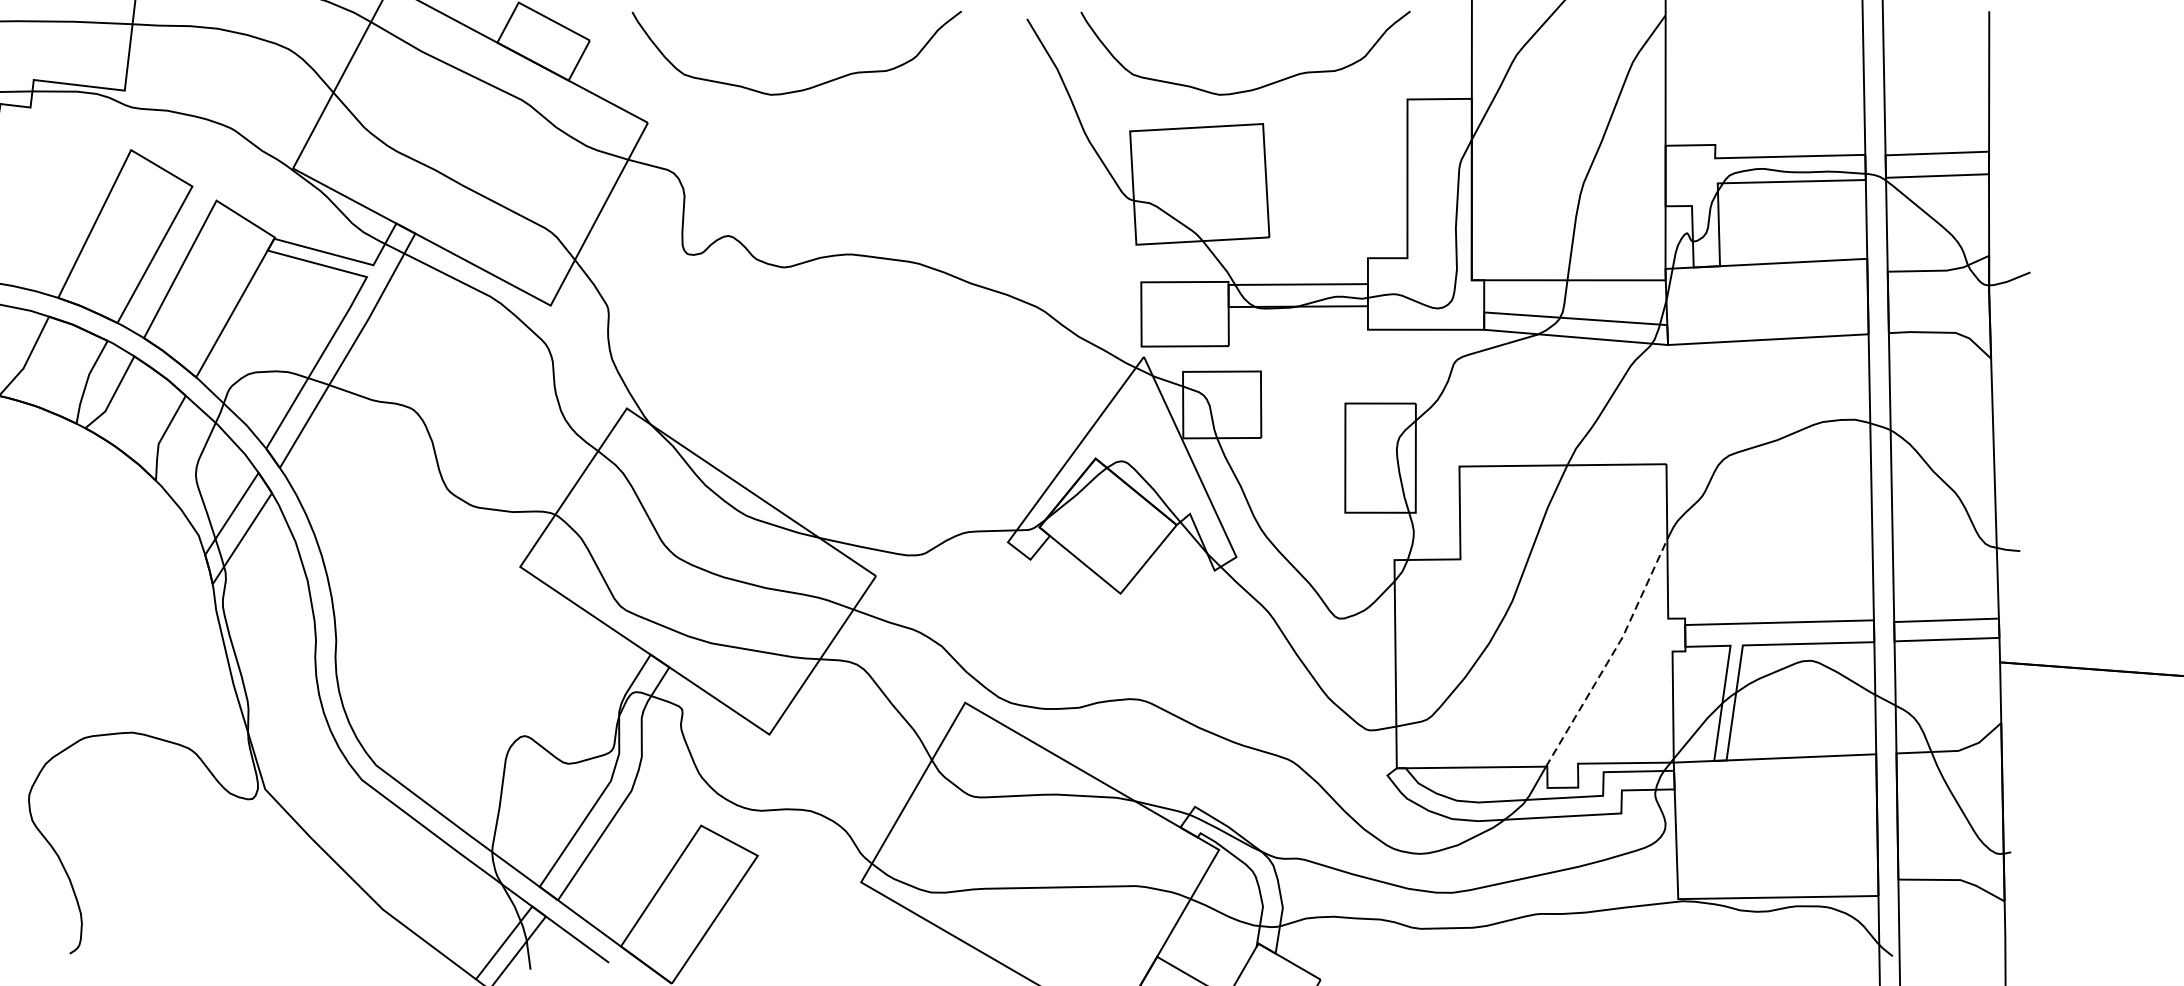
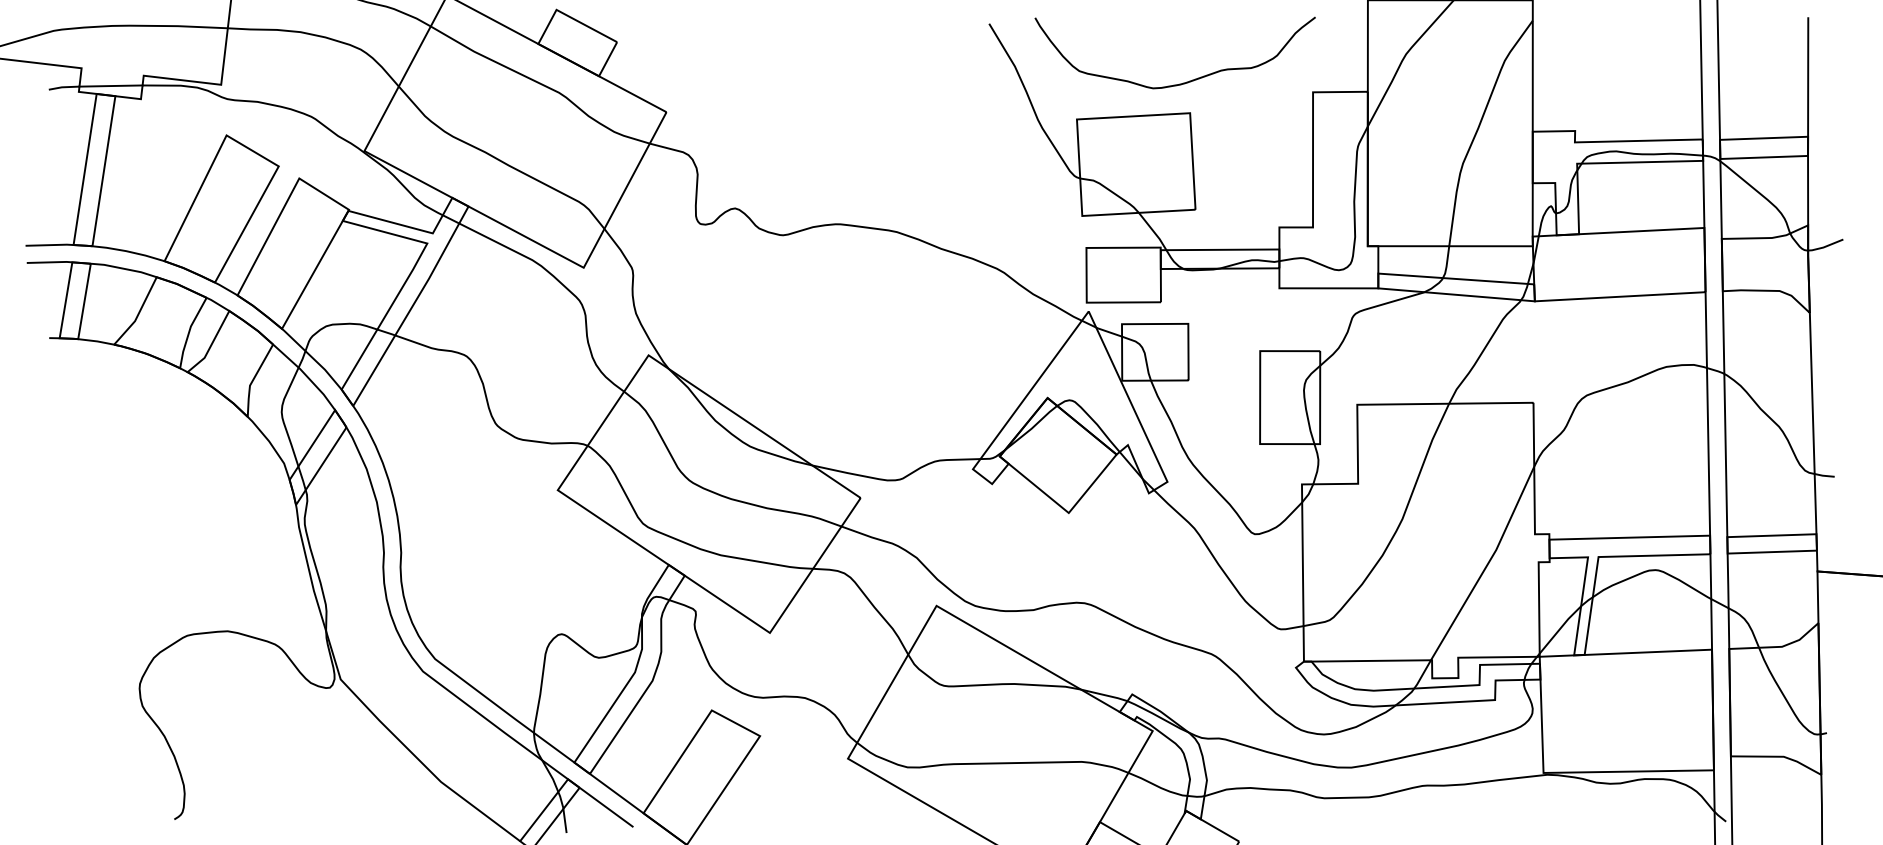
curve: (806, 87) -> (801, 82), removed
line: (1612, 655) -> (1487, 565), dashed -> solid

